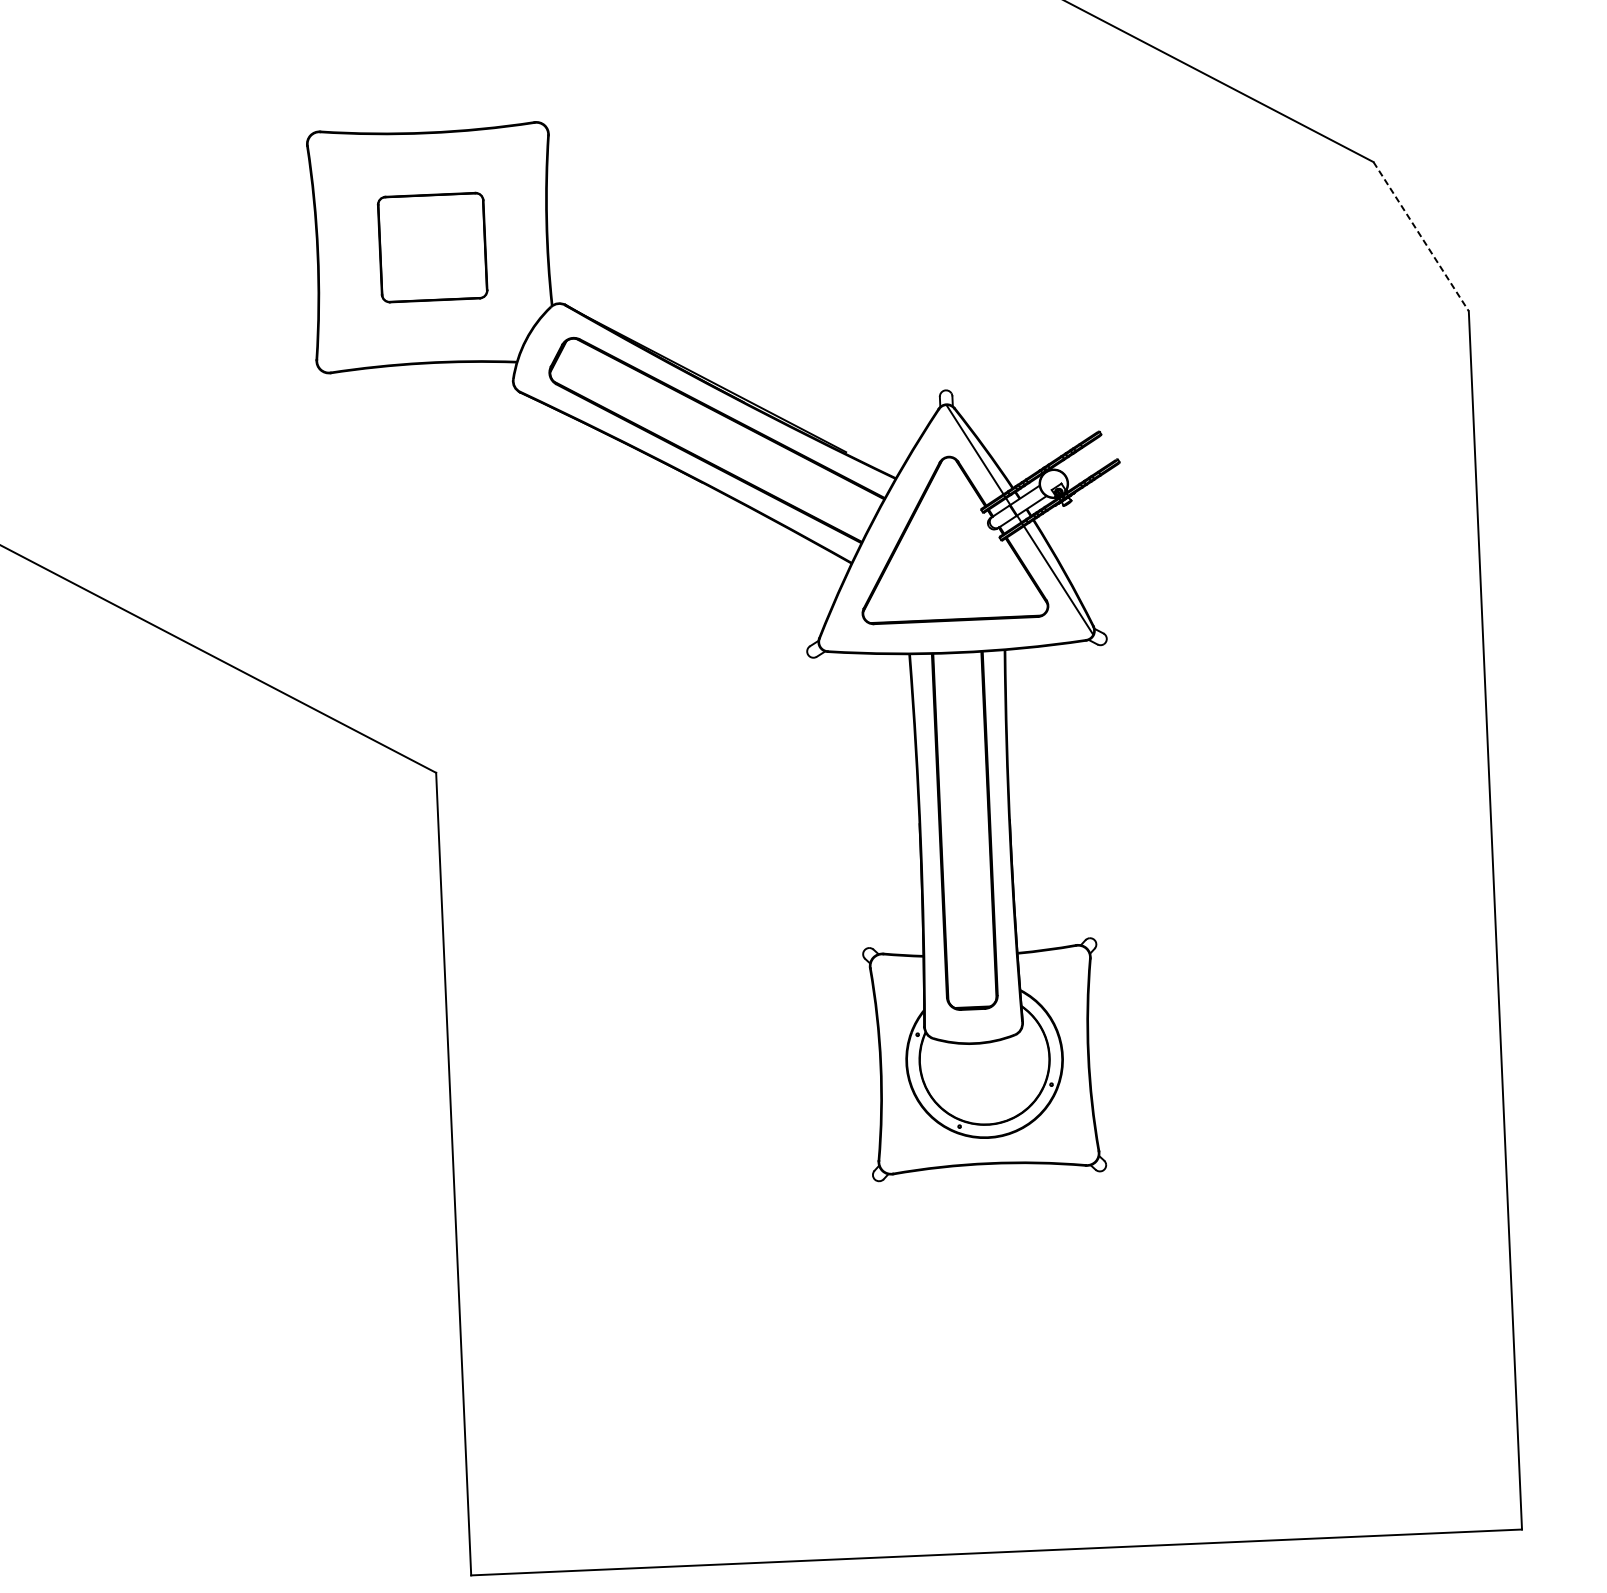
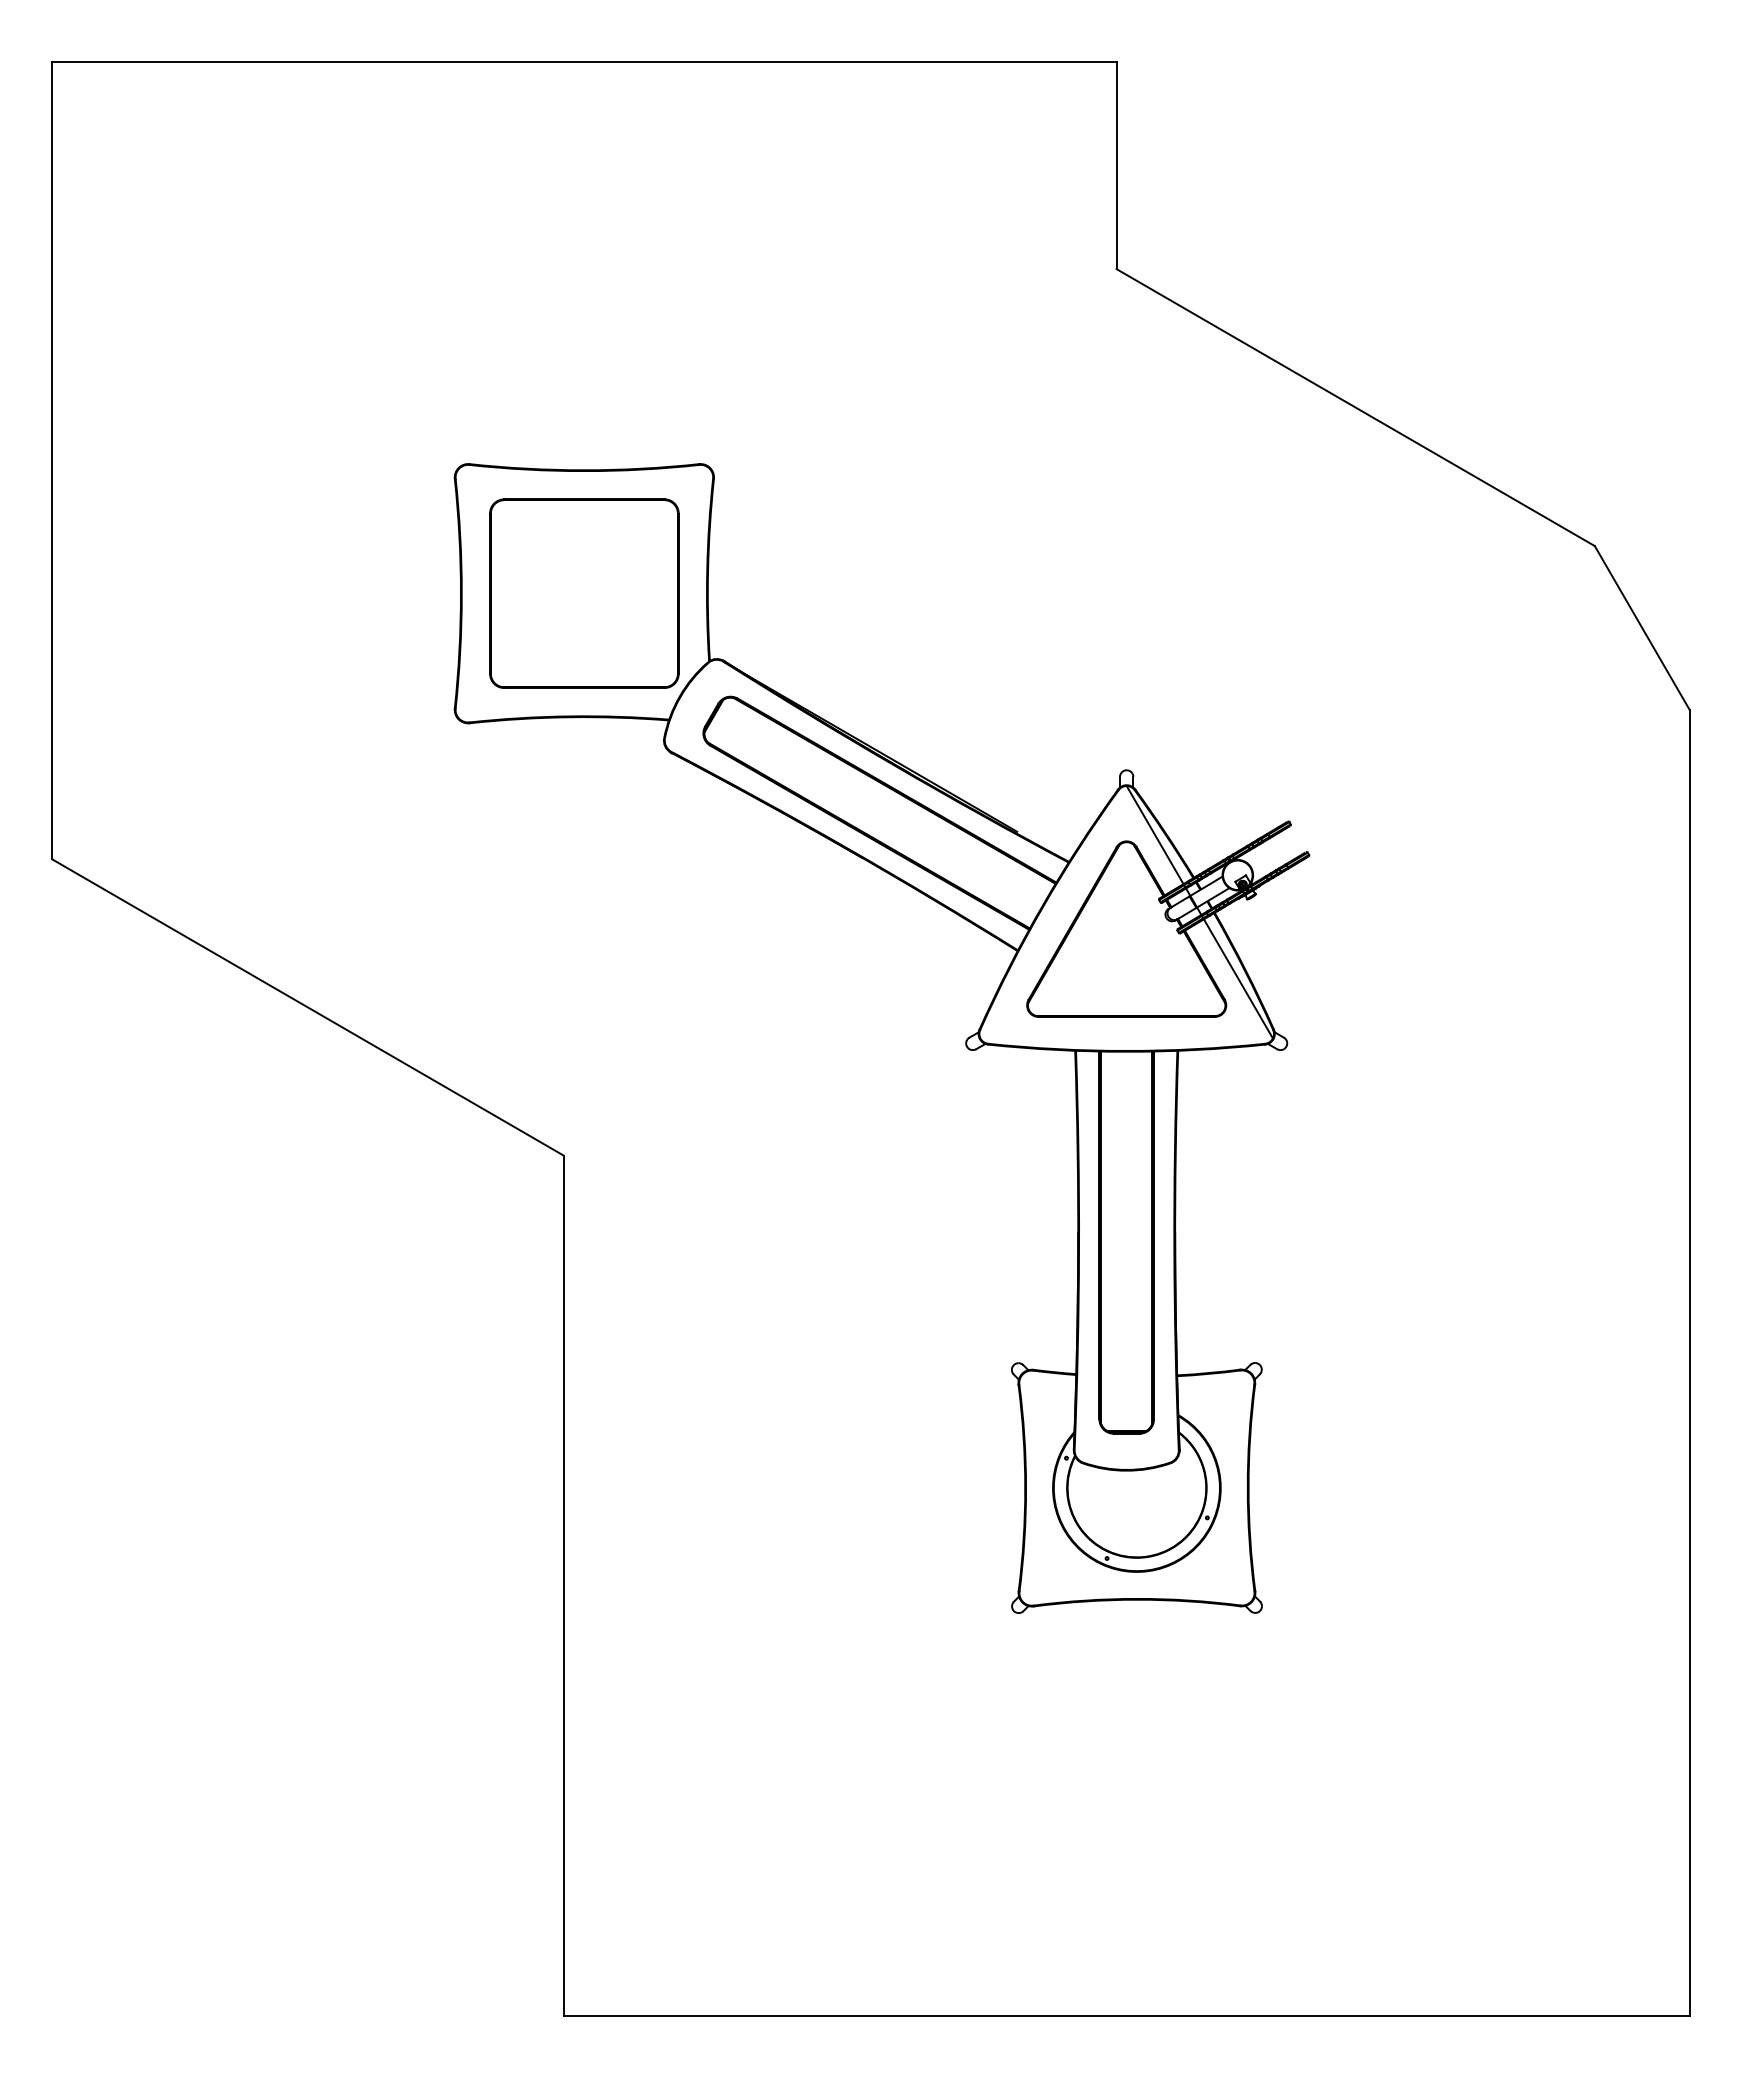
line: (1421, 237) -> (1642, 628), dashed -> solid
part: (432, 247) -> (584, 593), size x1.67

